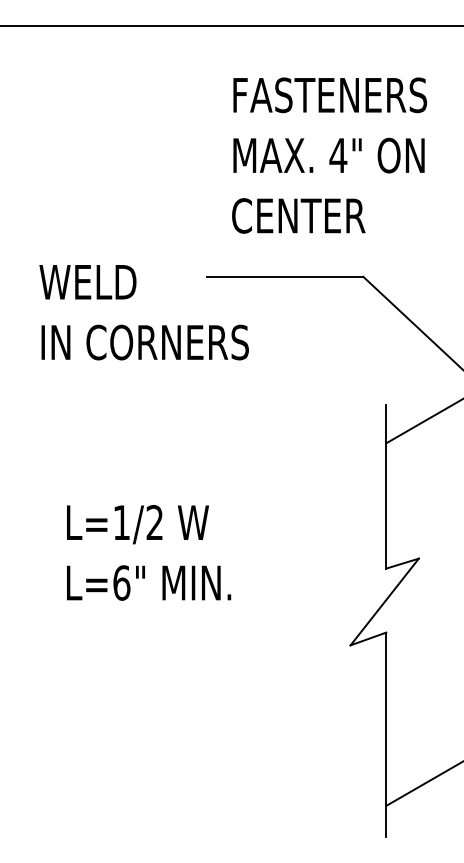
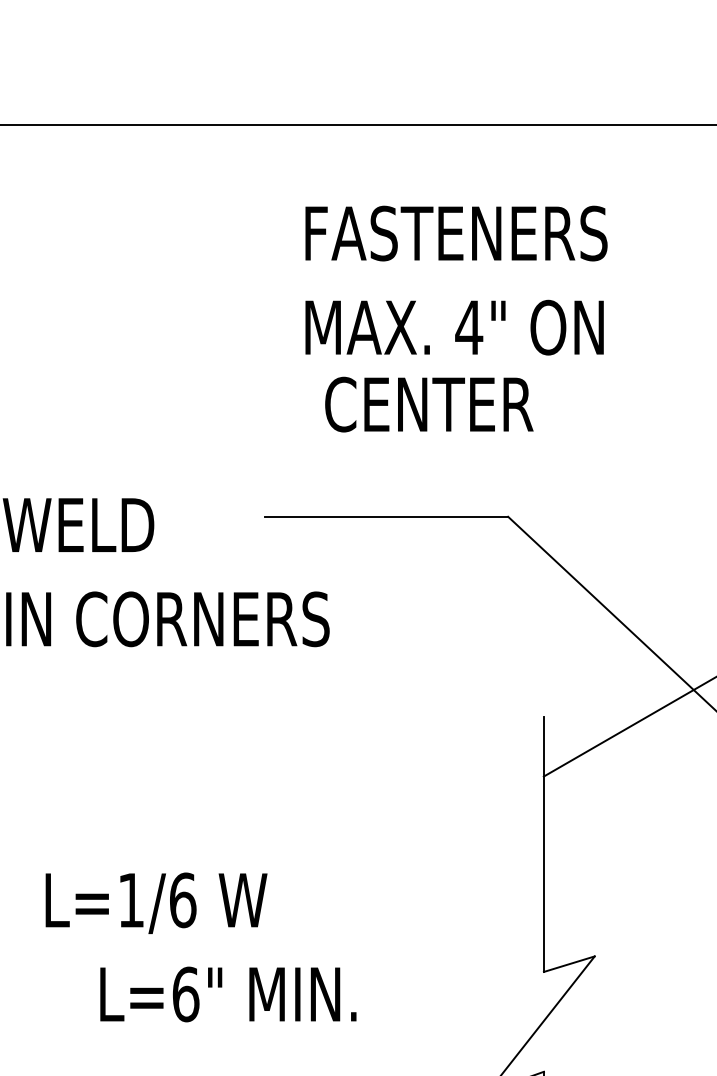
text: (298, 215) -> (428, 403), moved
text: (154, 522) -> (182, 900), L=1/2 -> L=1/6
text: (149, 582) -> (229, 993), moved

